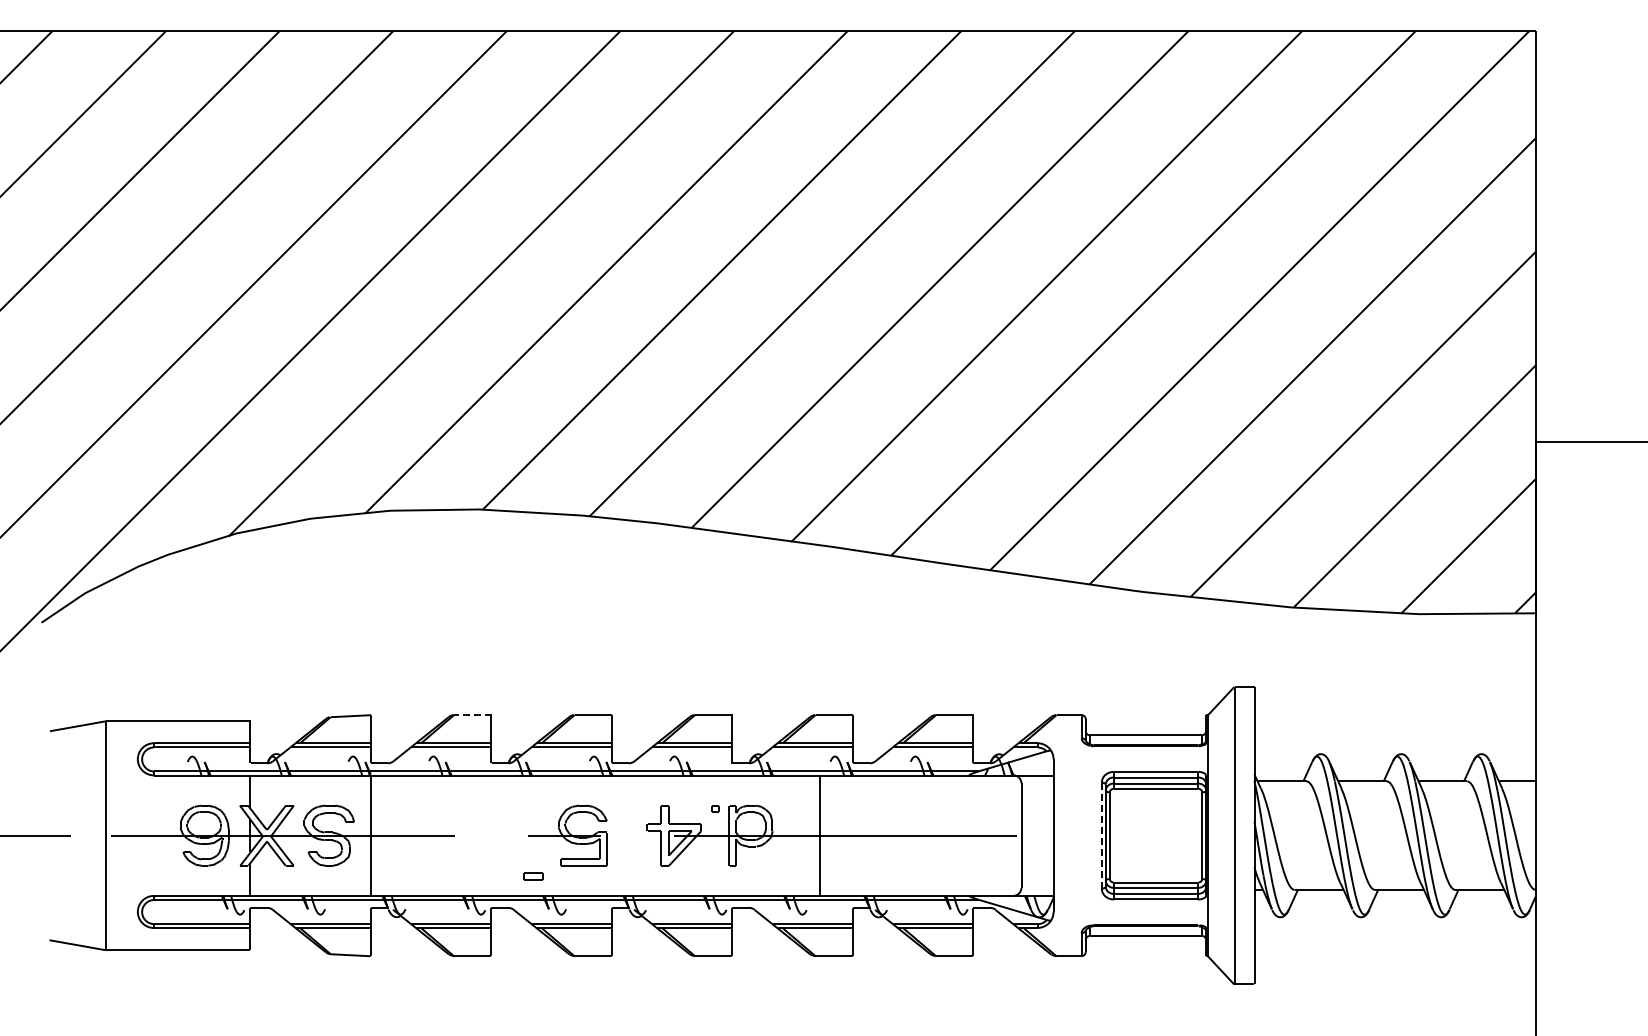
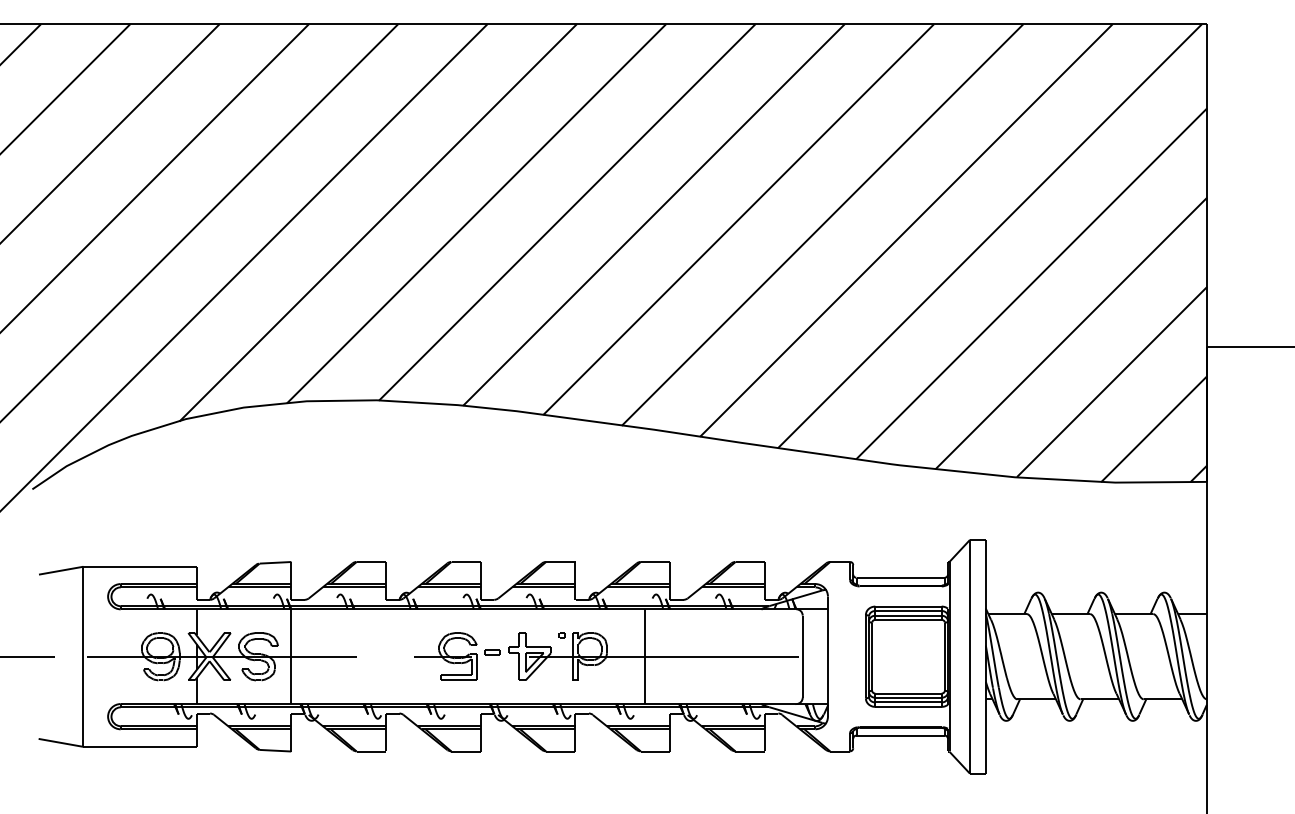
line: (472, 715) -> (371, 562), dashed -> solid
line: (1101, 835) -> (865, 656), dashed -> solid
part: (533, 876) -> (493, 652), moved

